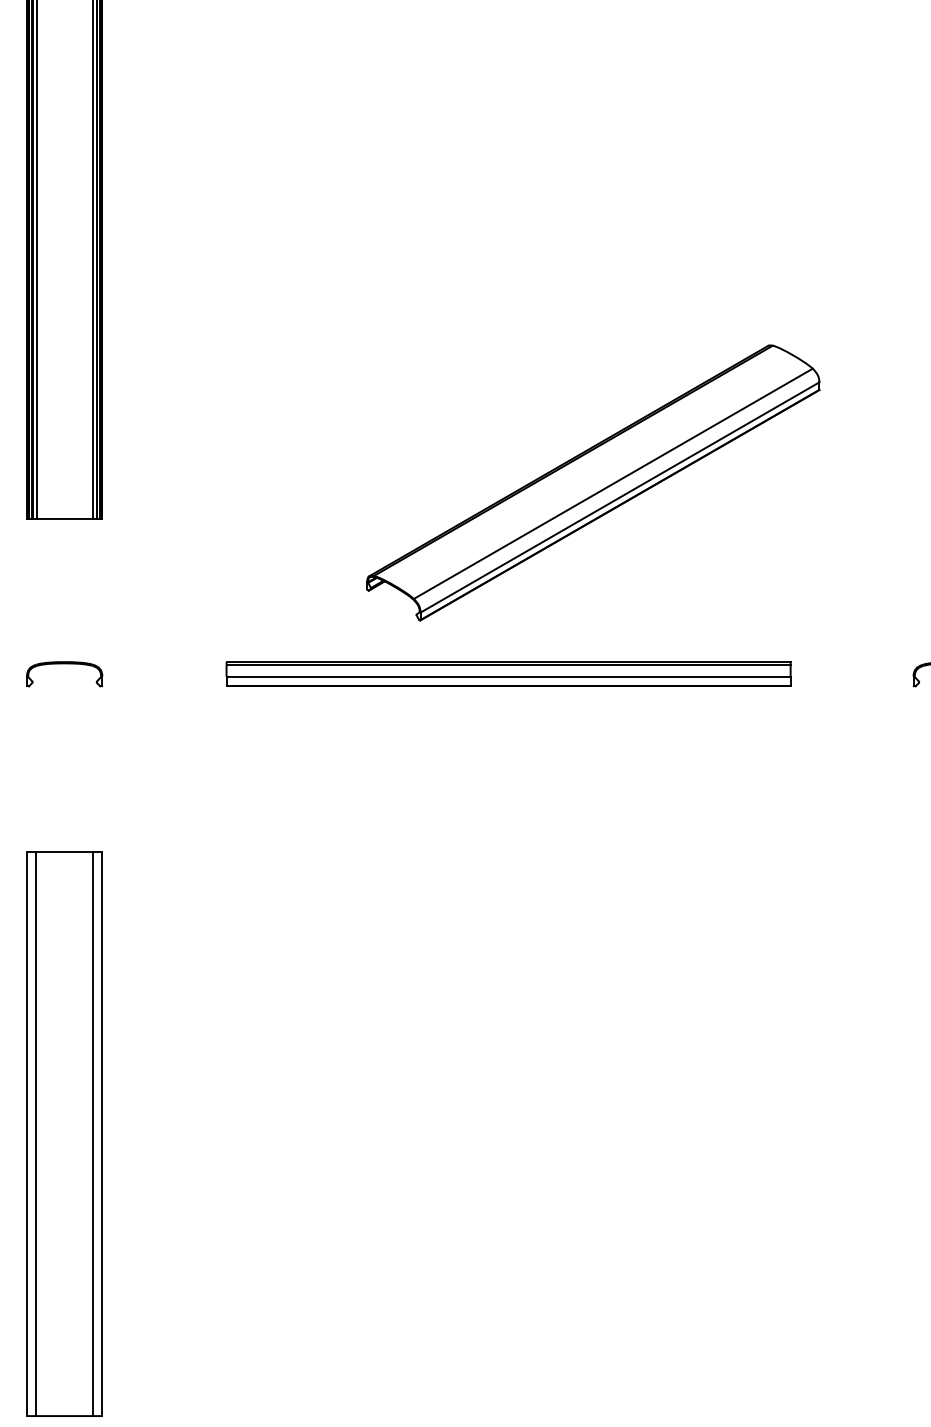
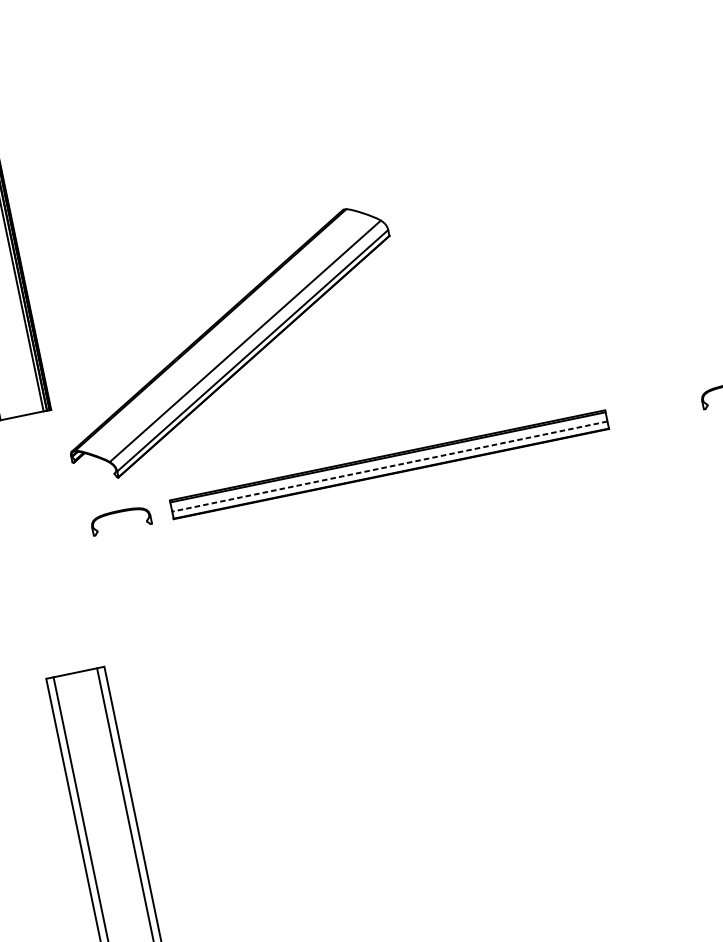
part: (593, 482) -> (229, 343), moved
part: (64, 664) -> (119, 512), moved
line: (508, 676) -> (389, 466), solid -> dashed

